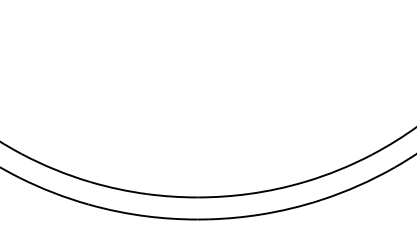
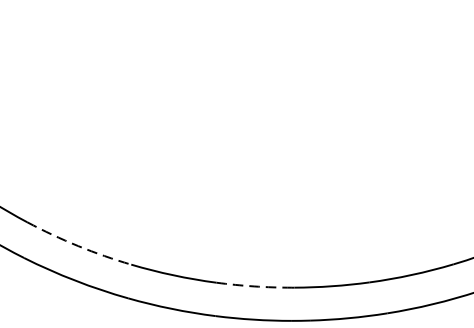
arc: (55, 169) -> (78, 245), solid -> dashed
arc: (172, 196) -> (254, 286), solid -> dashed

